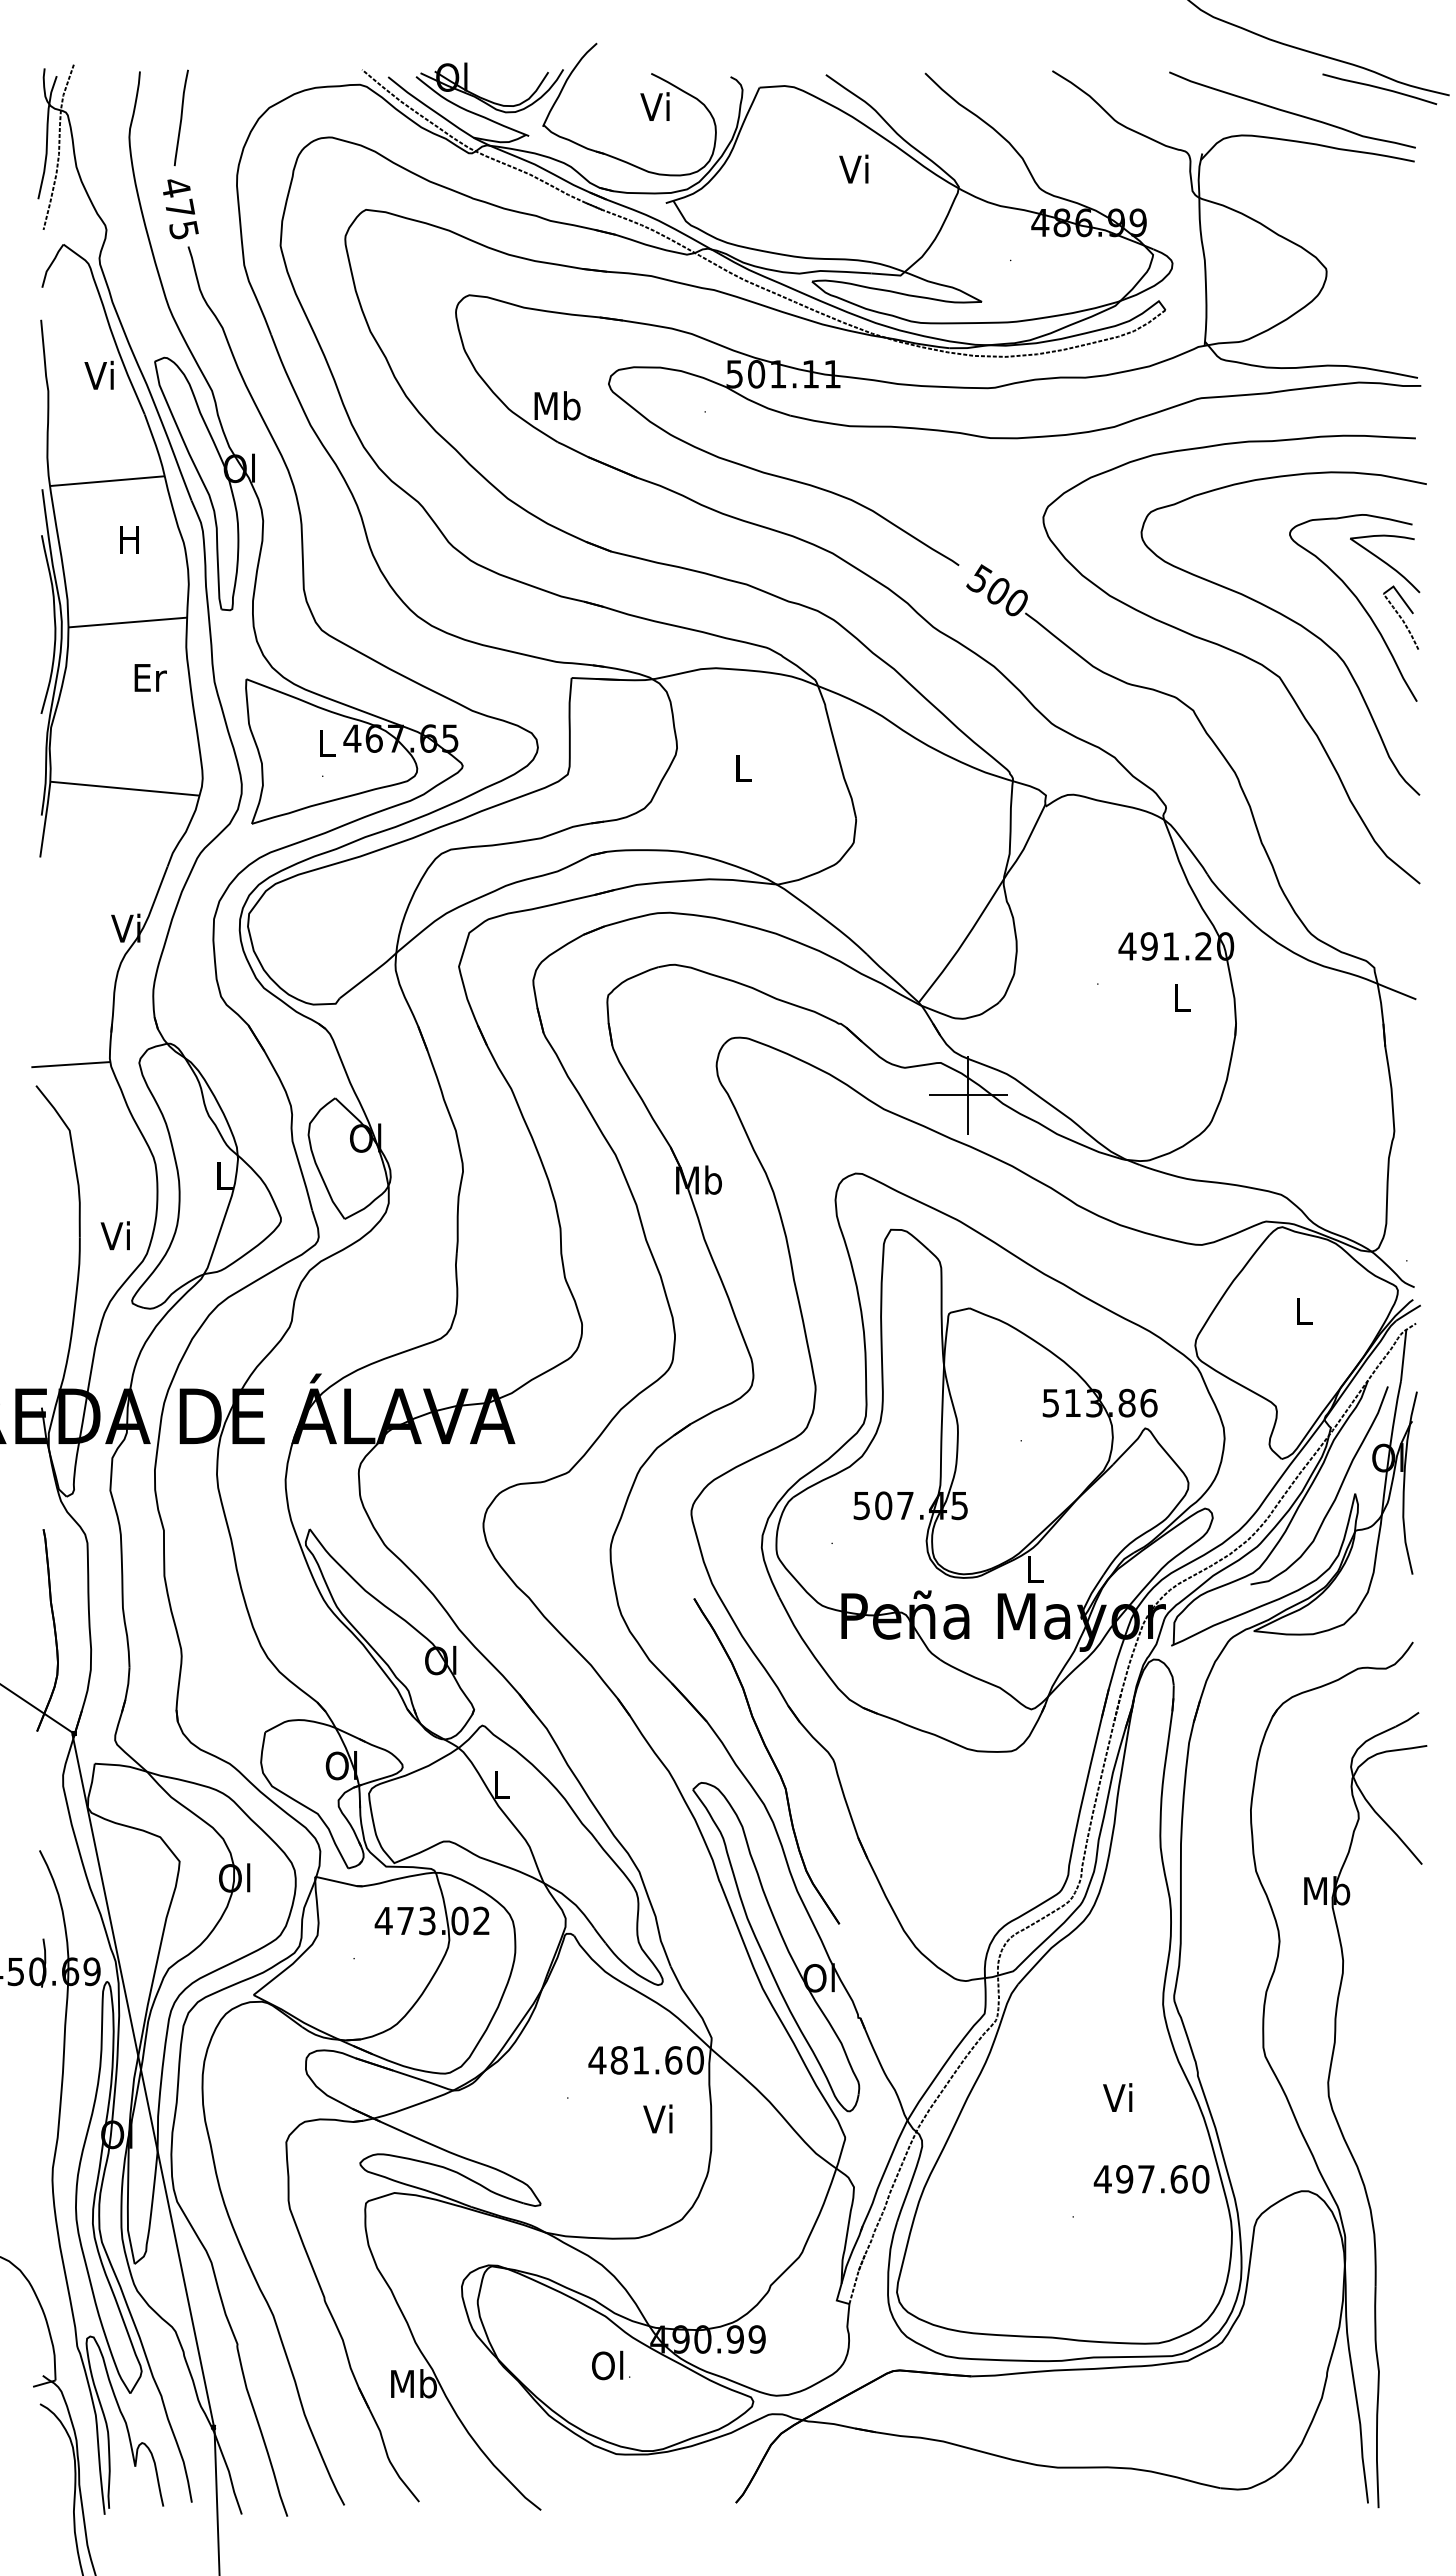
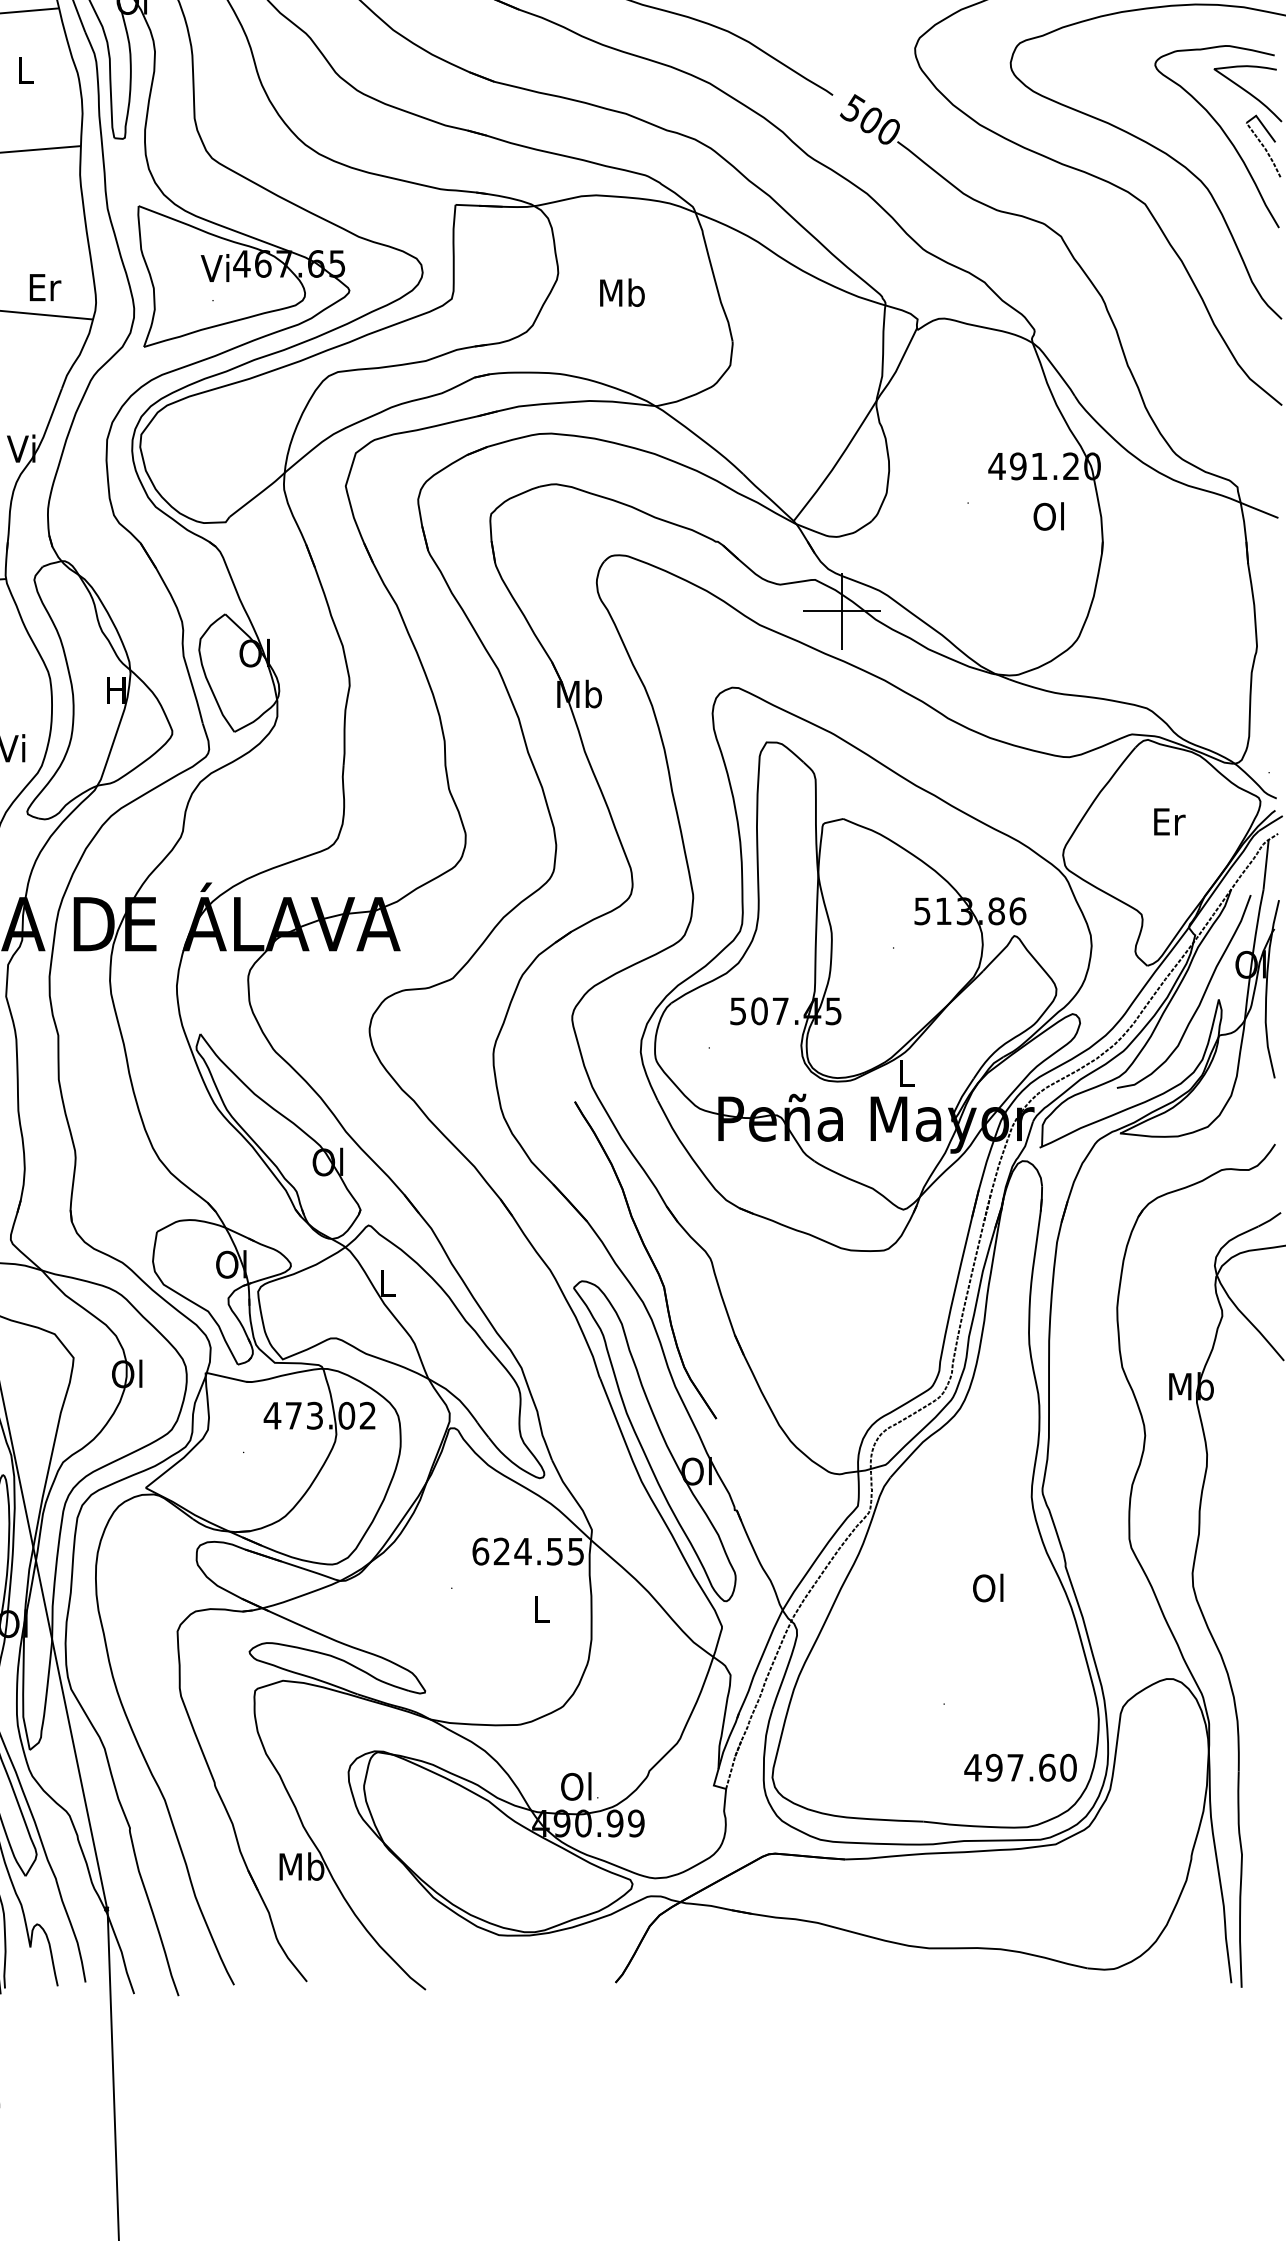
text: (129, 539) -> (24, 69), H -> L
text: (150, 677) -> (45, 287), moved
text: (324, 742) -> (214, 267), L -> Vi
text: (742, 767) -> (621, 292), L -> Mb
text: (1180, 997) -> (1048, 516), L -> Ol
text: (223, 1175) -> (116, 689), L -> H
text: (1304, 1311) -> (1169, 822), L -> Er
text: (646, 2060) -> (528, 1551), 481.60 -> 624.55
text: (1117, 2097) -> (987, 1587), Vi -> Ol
text: (657, 2118) -> (539, 1608), Vi -> L
text: (1151, 2179) -> (1020, 1767), moved
text: (611, 2365) -> (580, 1786), moved

